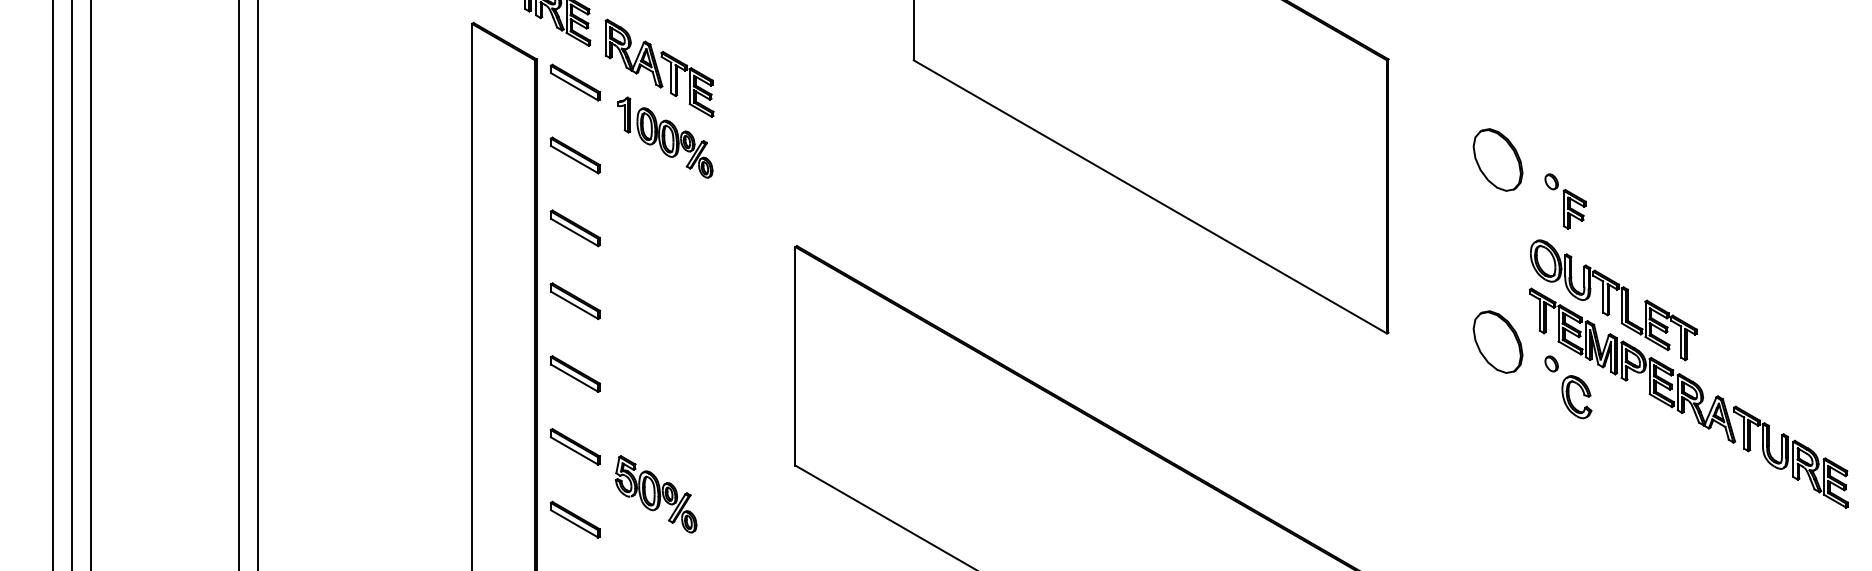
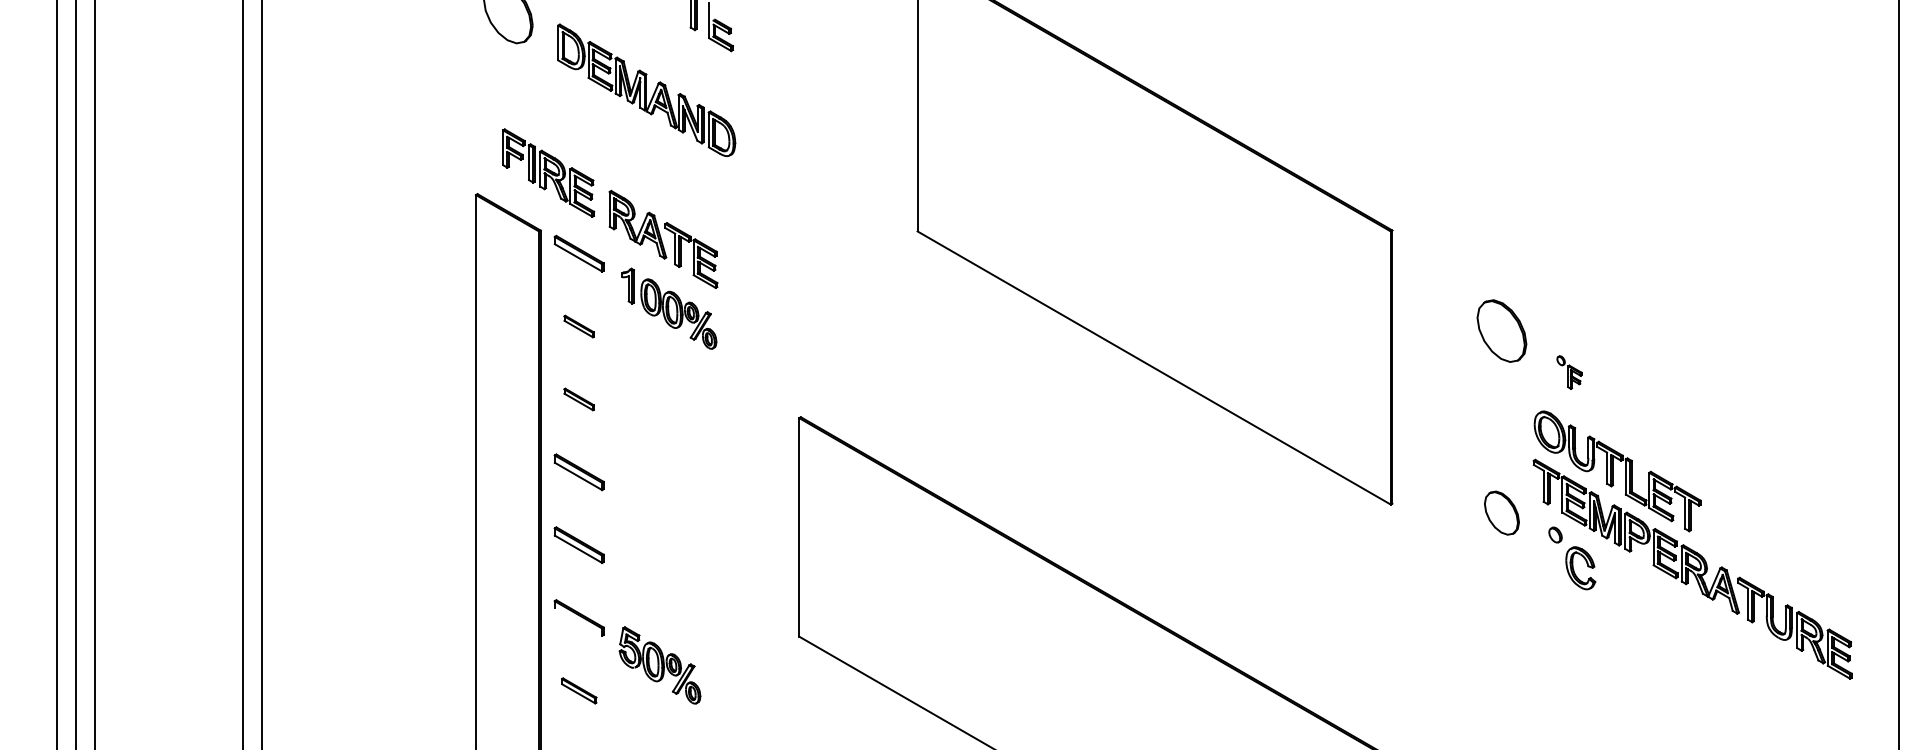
part: (574, 155) -> (578, 326), size x0.6
part: (1565, 201) -> (1569, 372), size x0.6
part: (574, 228) -> (578, 399), size x0.6
part: (1497, 341) -> (1501, 512), size x0.7
line: (574, 450) -> (578, 621), removed
part: (574, 519) -> (578, 690), size x0.7

